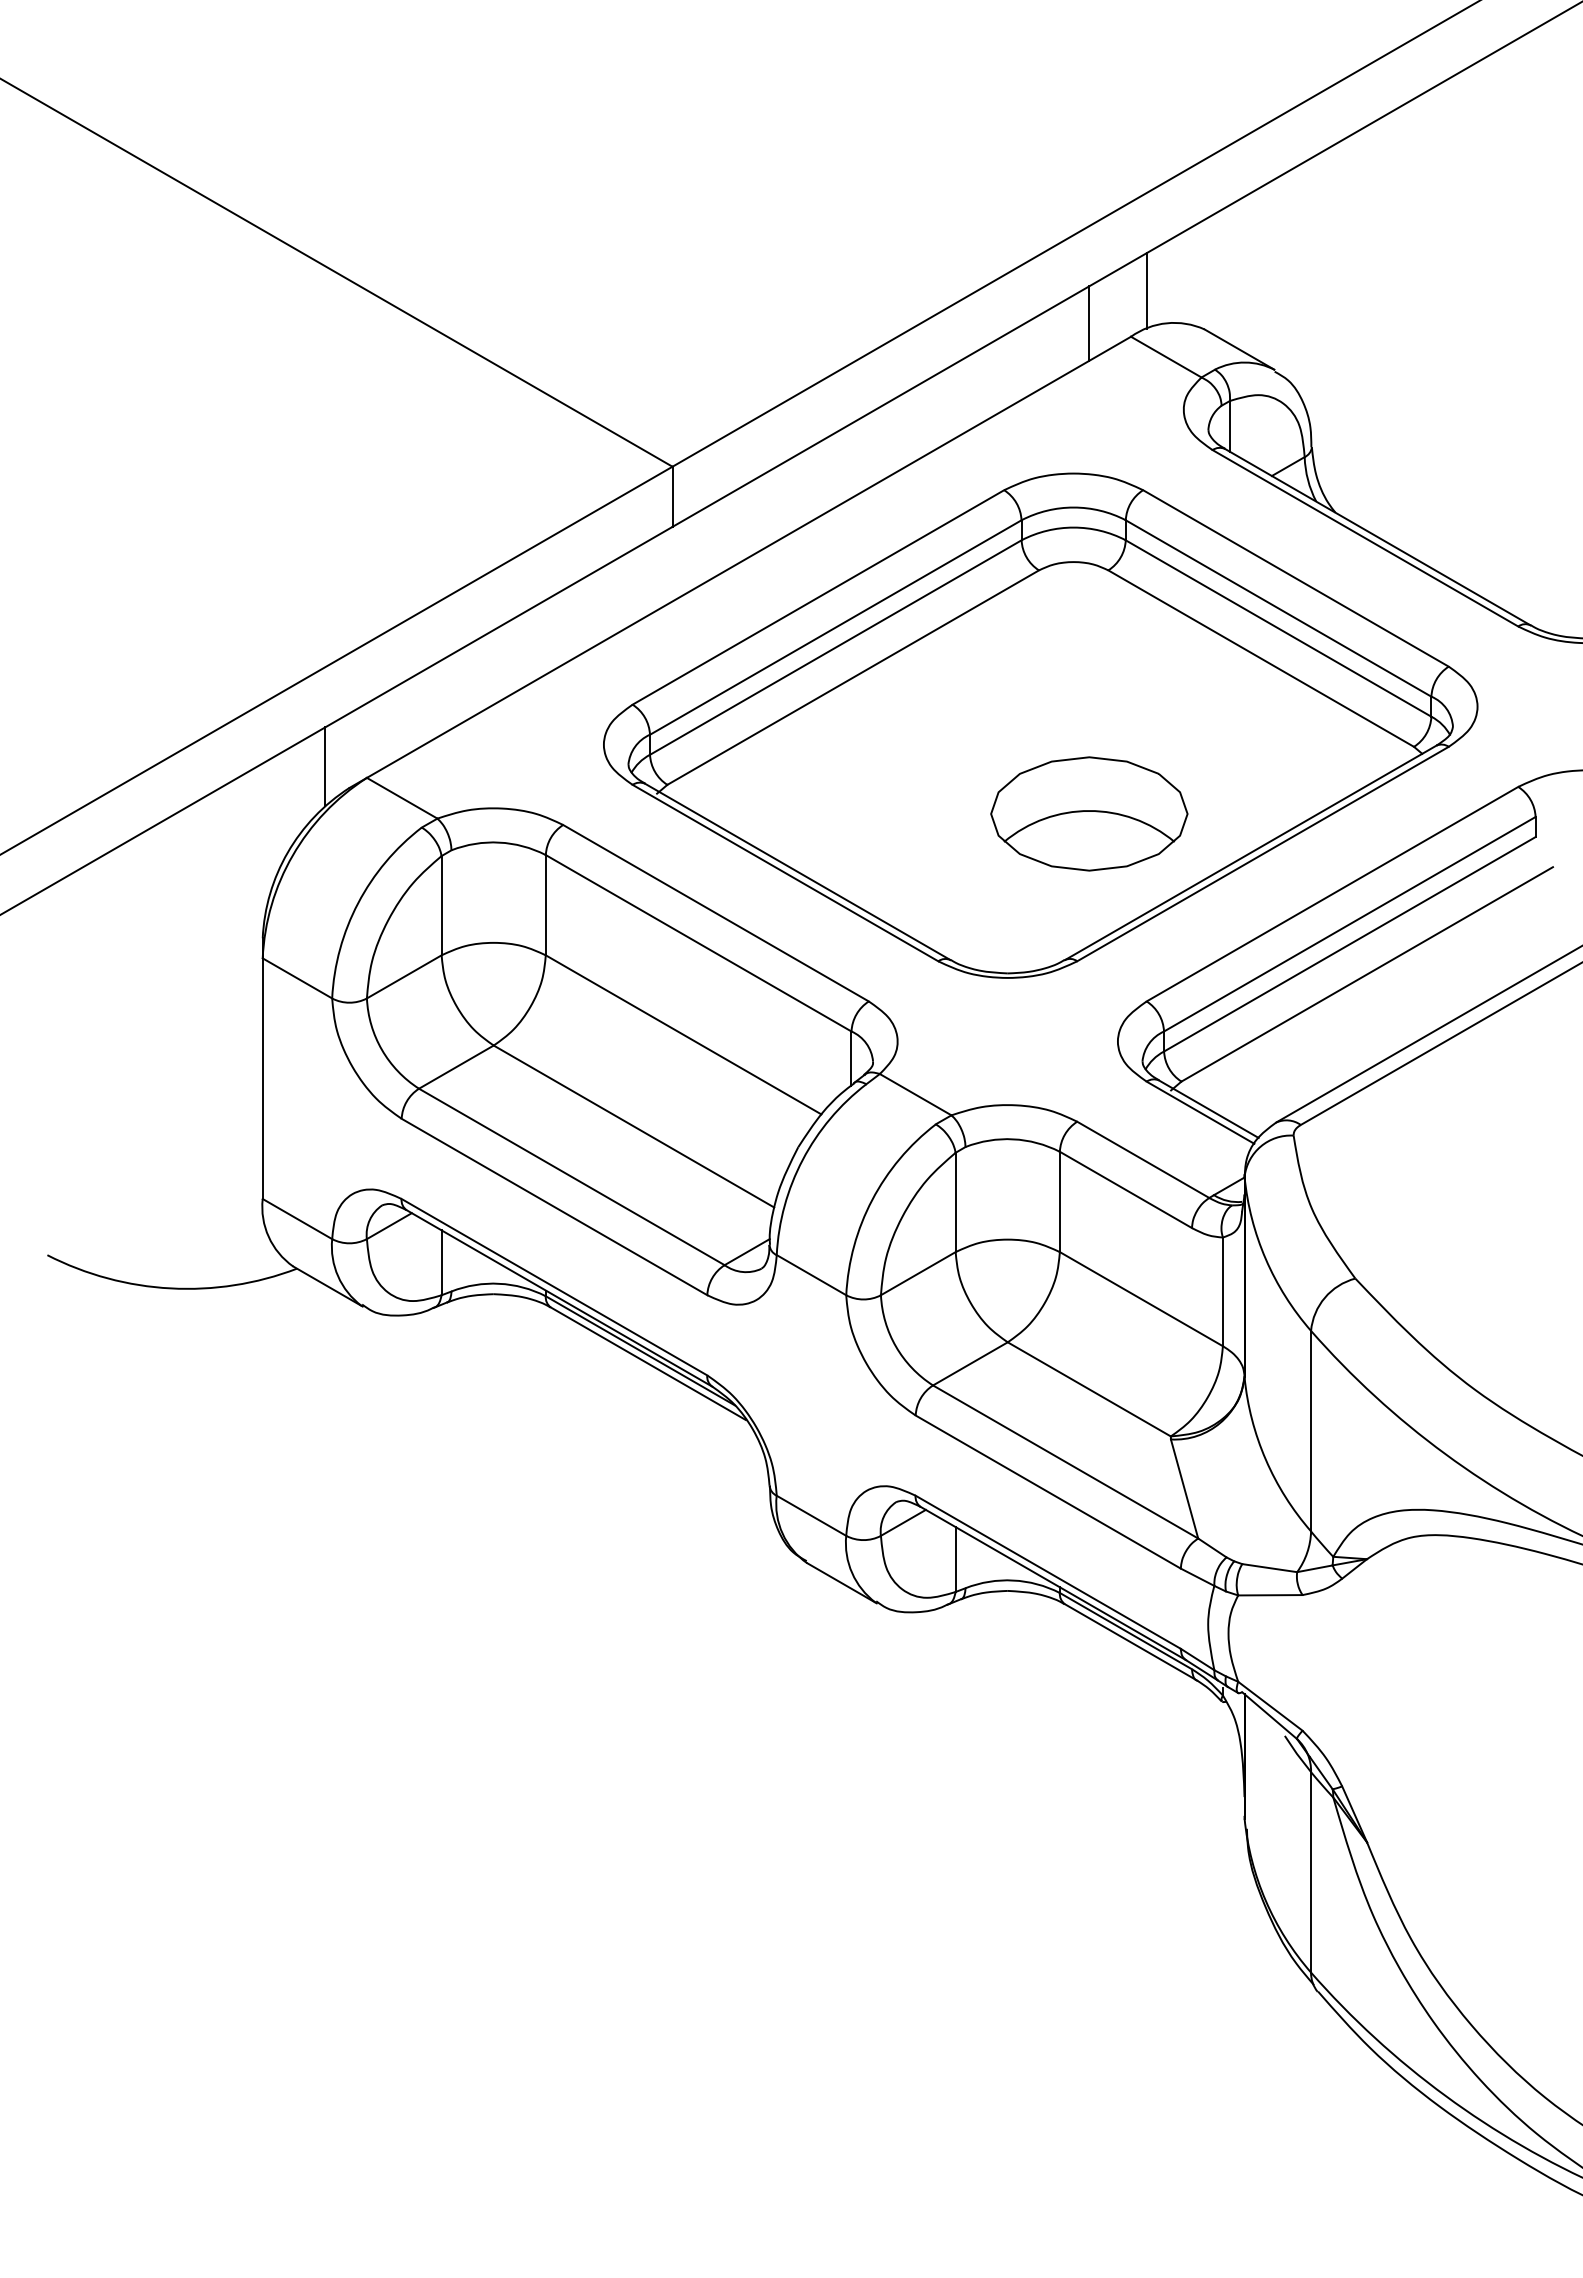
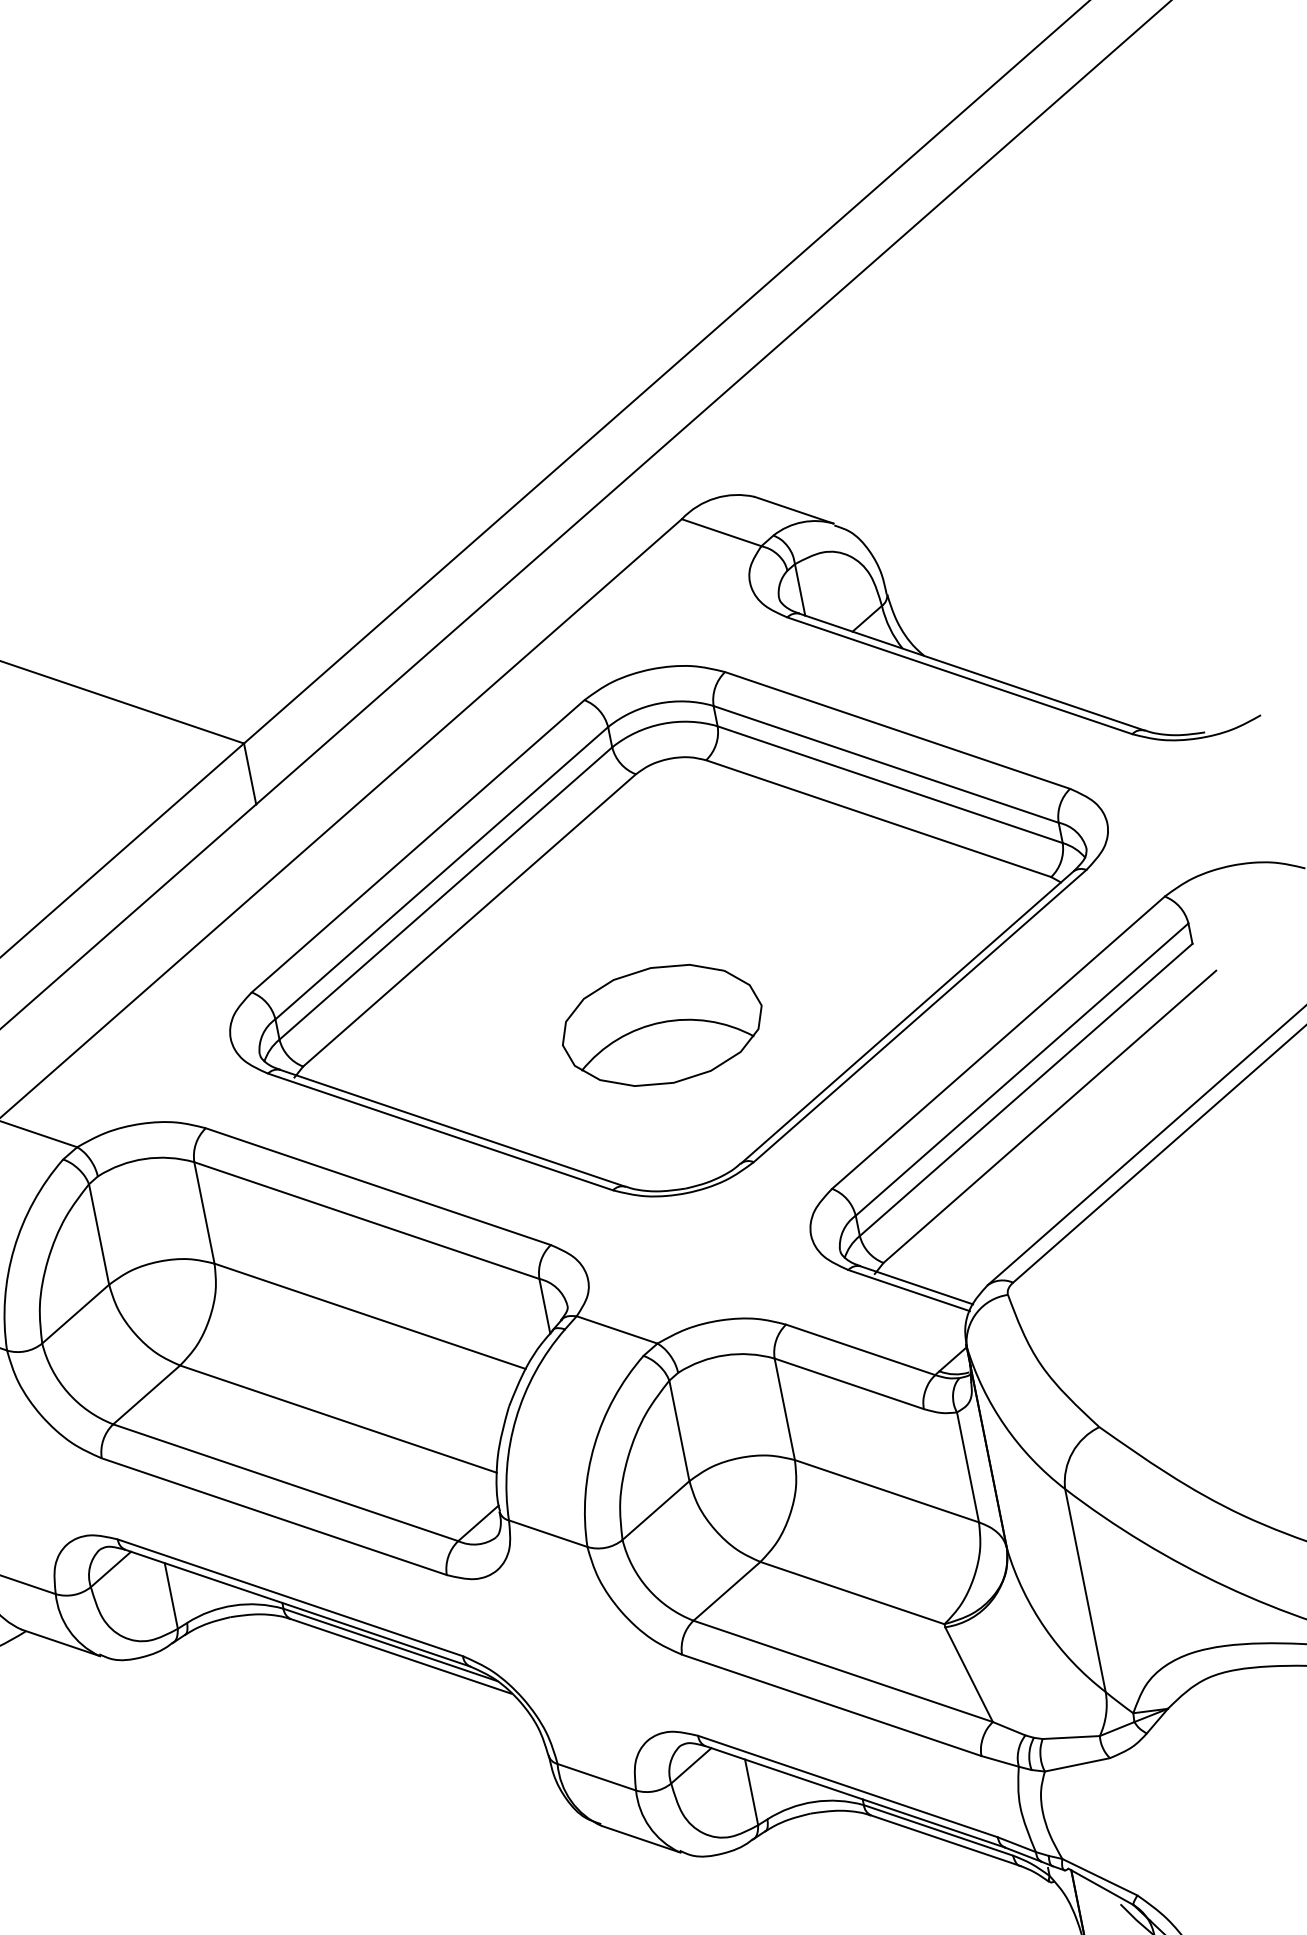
line: (1146, 291) -> (688, 470), removed
line: (1089, 323) -> (637, 514), removed
part: (1089, 813) -> (662, 1024), moved

